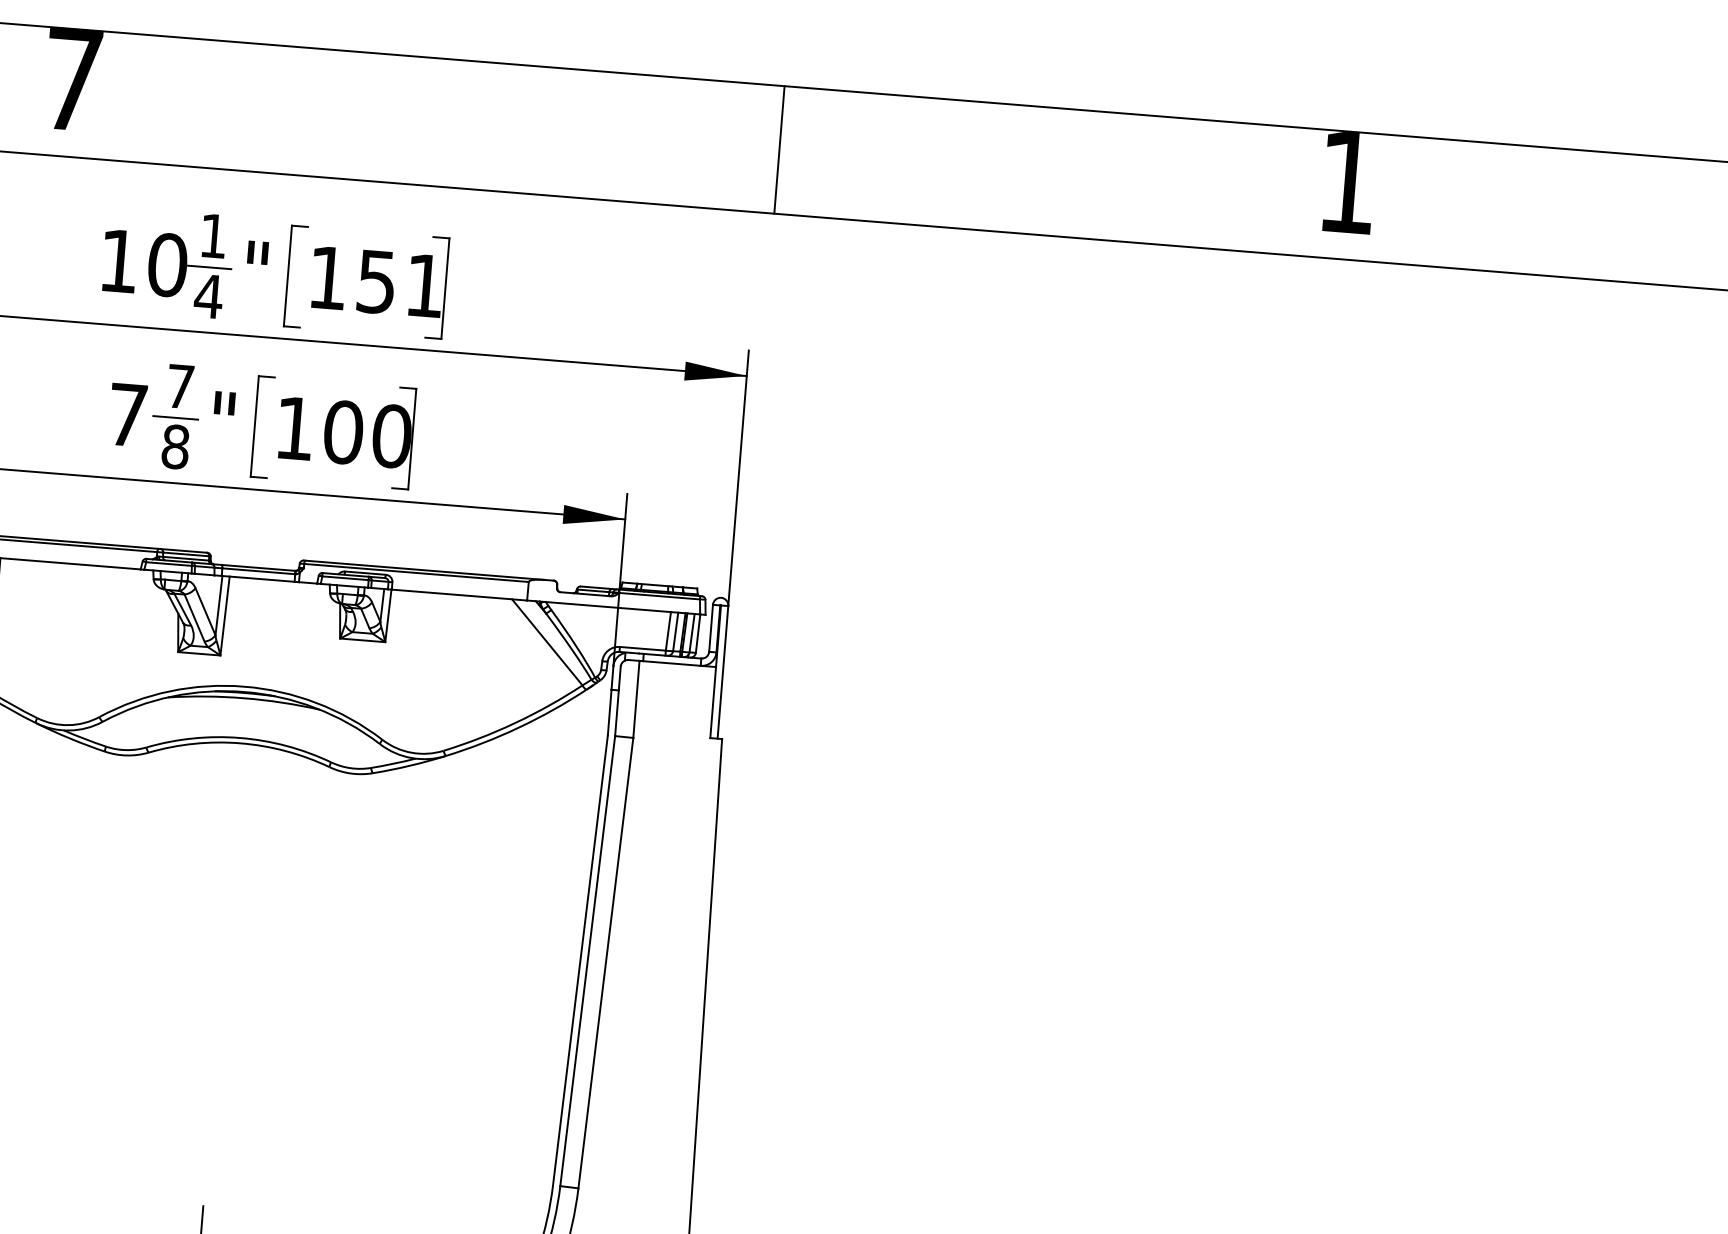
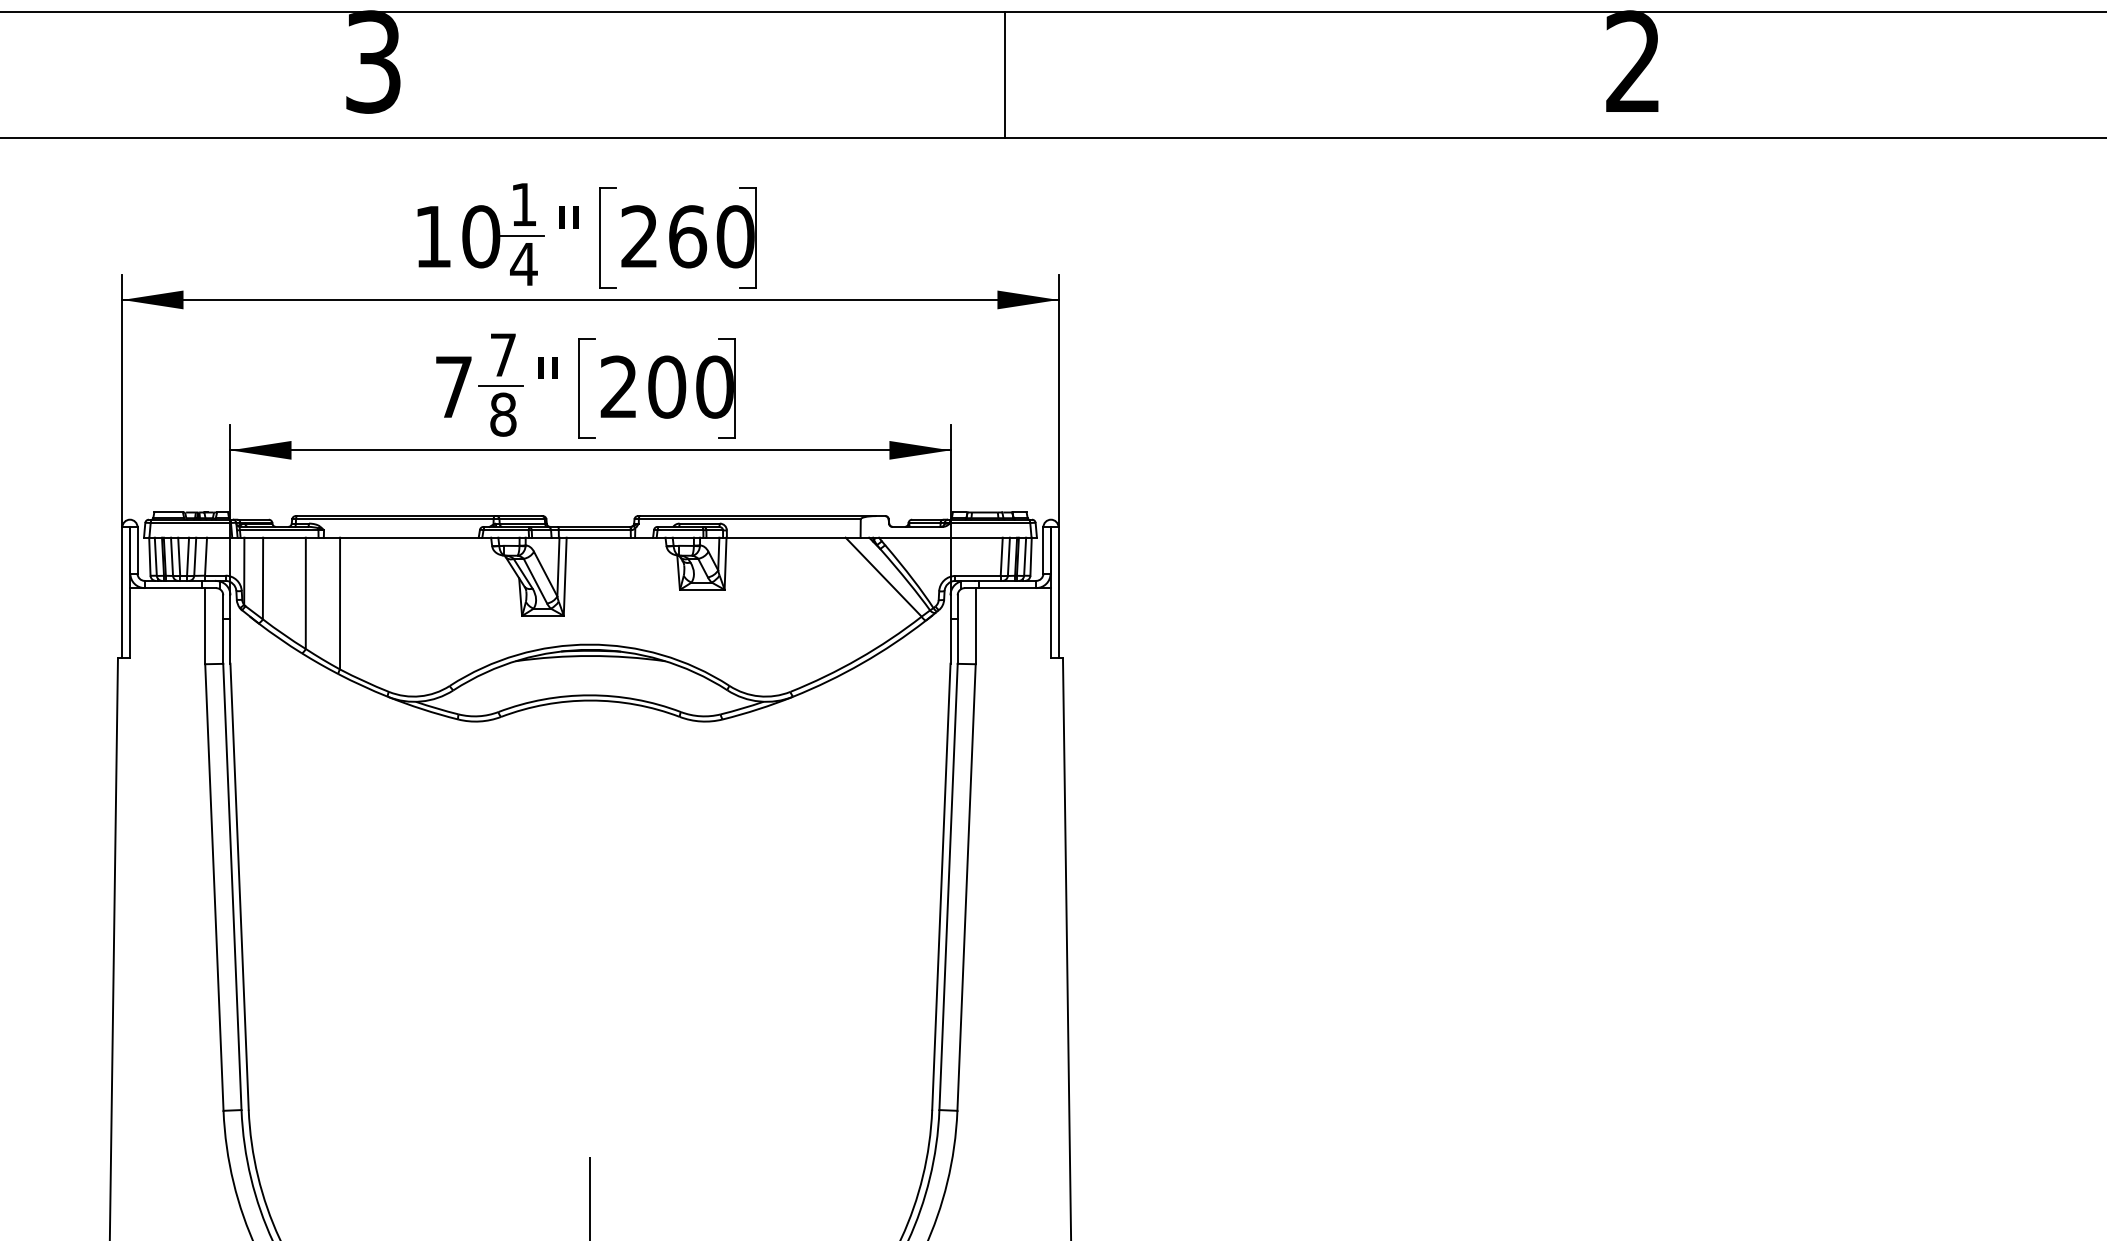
text: (72, 78) -> (373, 61), 7 -> 3
line: (779, 150) -> (1004, 75), moved
text: (1347, 180) -> (1632, 60), 1 -> 2
text: (376, 281) -> (687, 236), 151 -> 260
text: (294, 427) -> (618, 386), 100 -> 200

